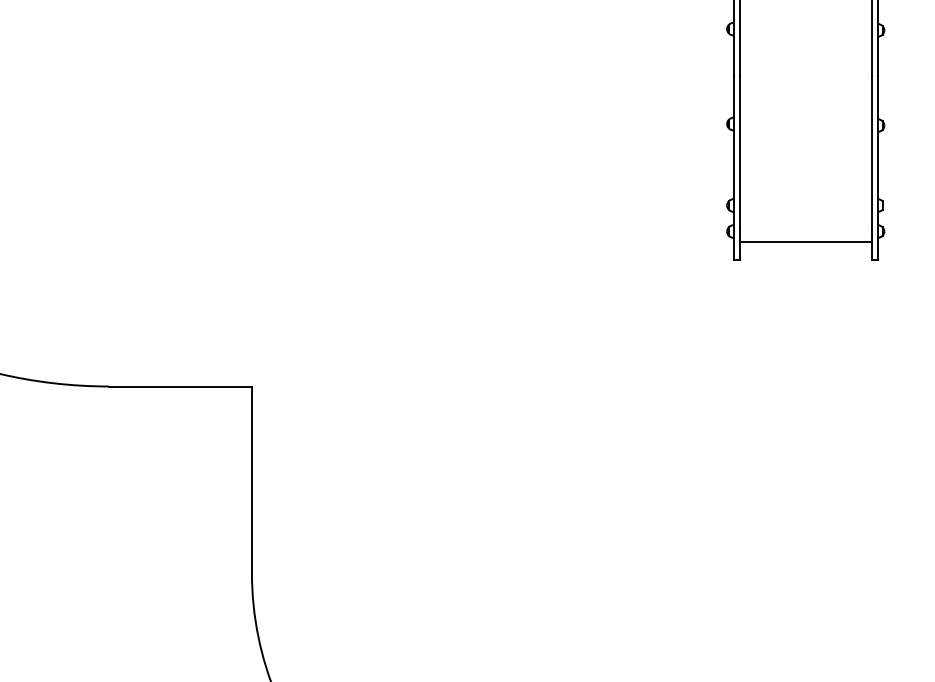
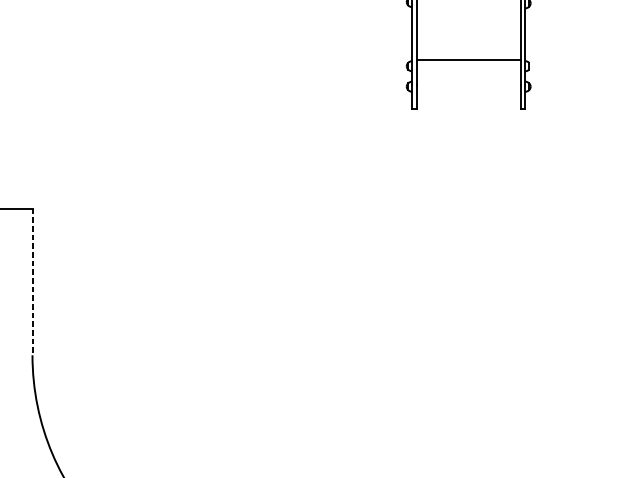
line: (805, 241) -> (468, 59), moved
line: (251, 479) -> (32, 282), solid -> dashed

